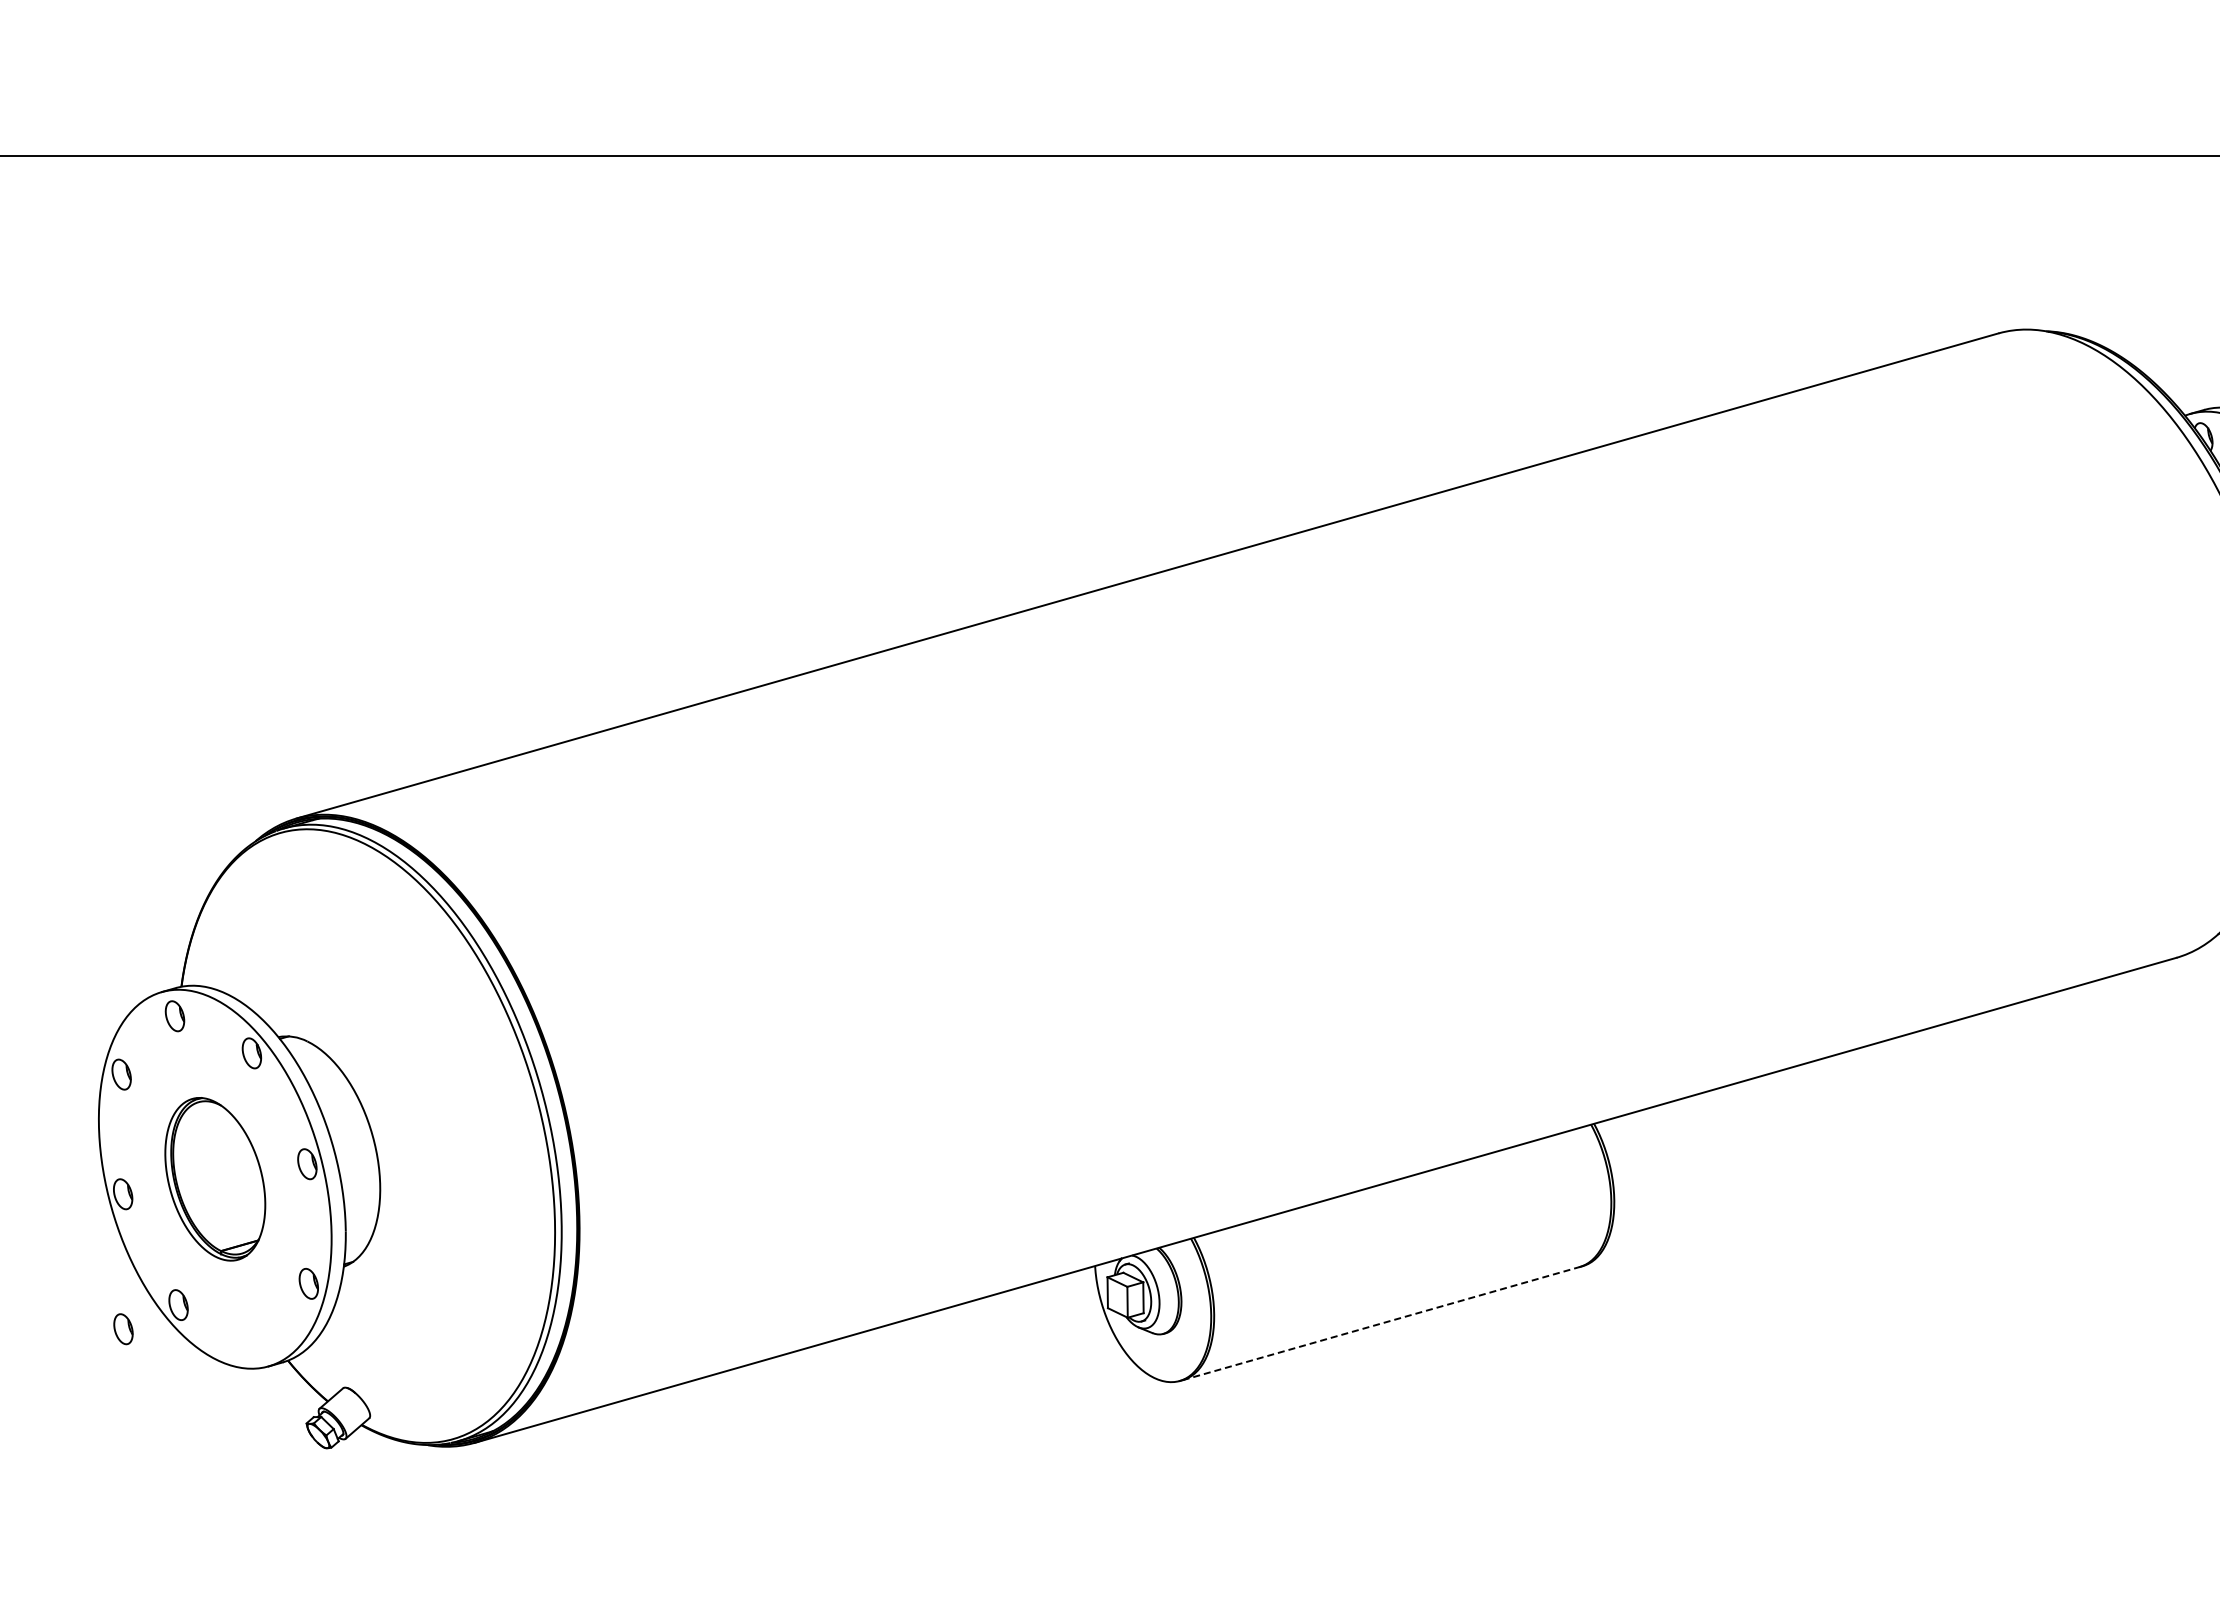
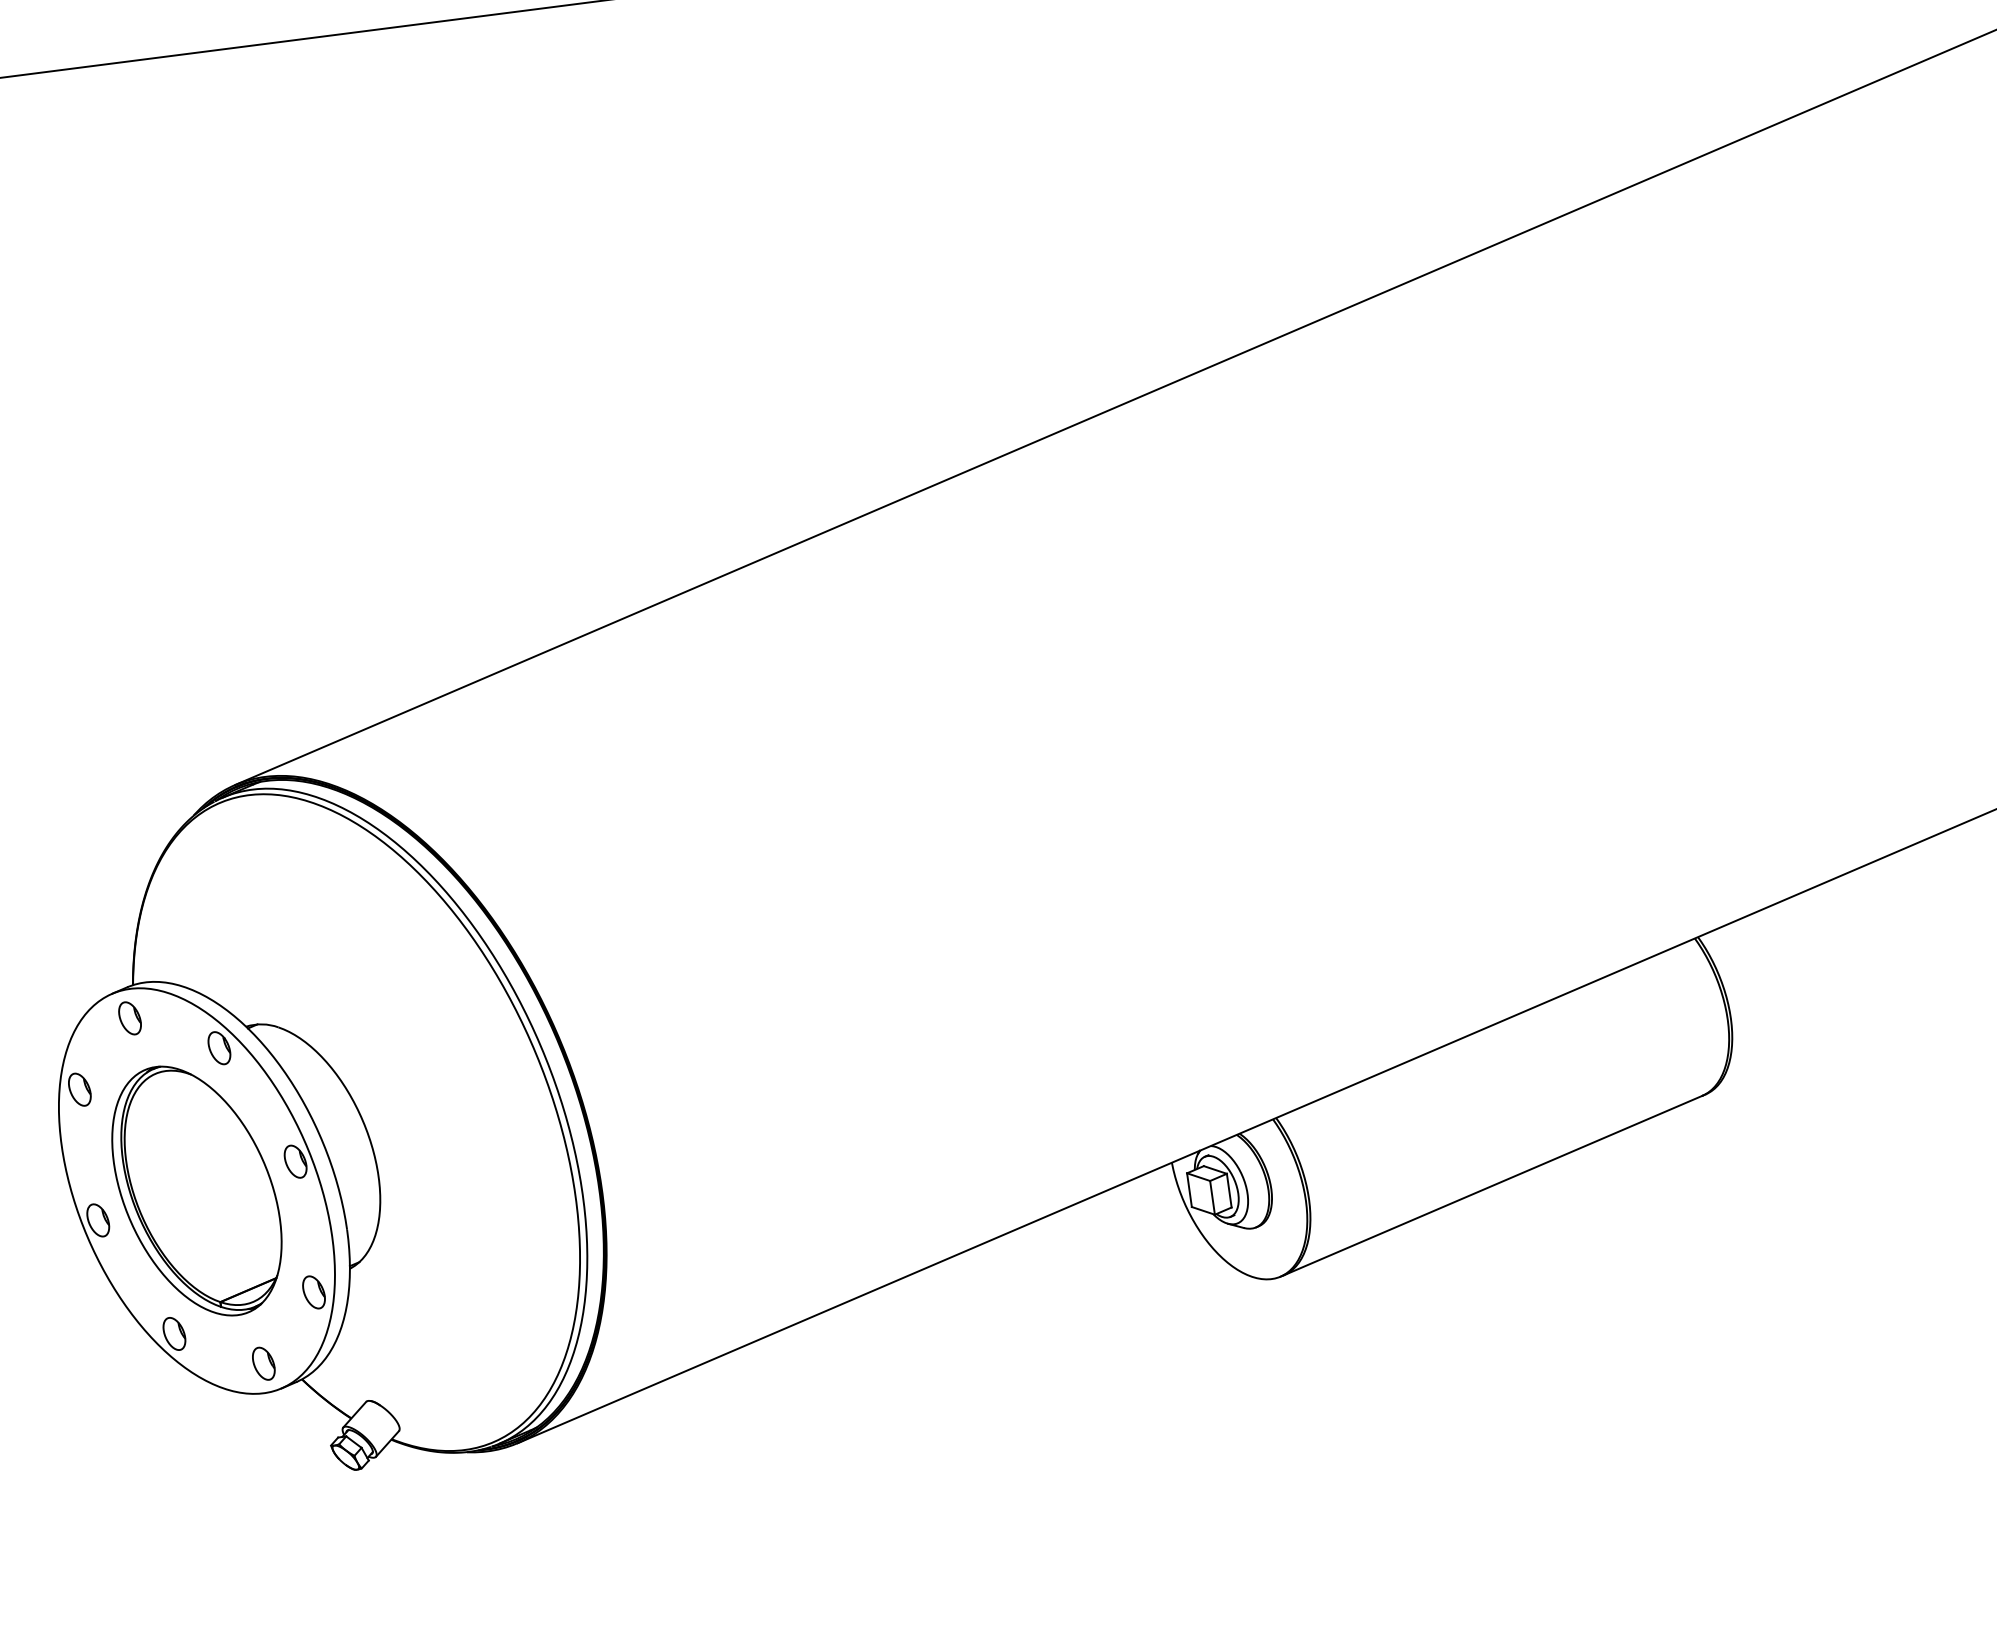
part: (215, 1179) -> (197, 1191), size x1.43
line: (1381, 1323) -> (1493, 1185), dashed -> solid
part: (123, 1329) -> (263, 1364), moved

